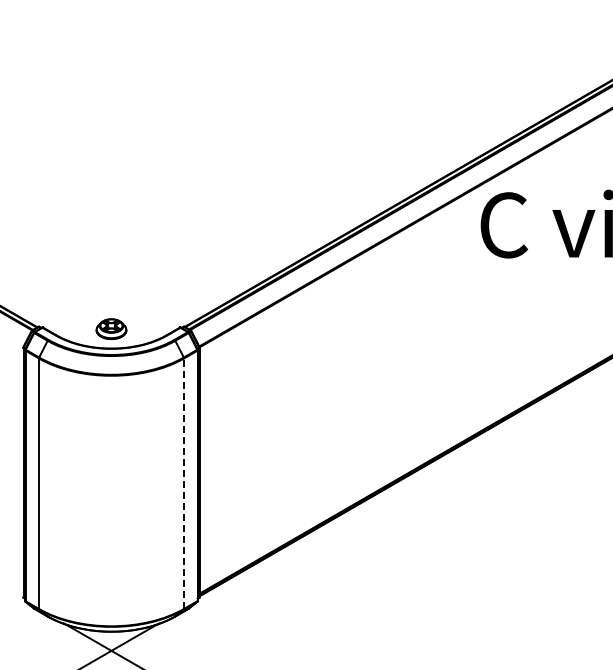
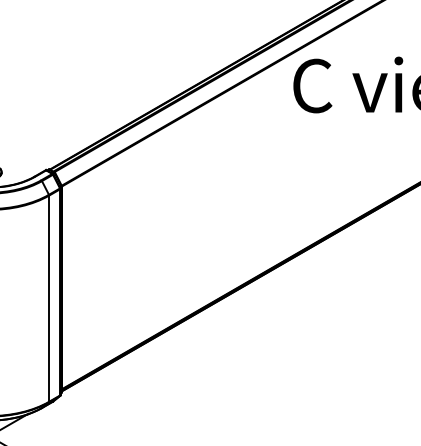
line: (184, 483) -> (49, 298), dashed -> solid

